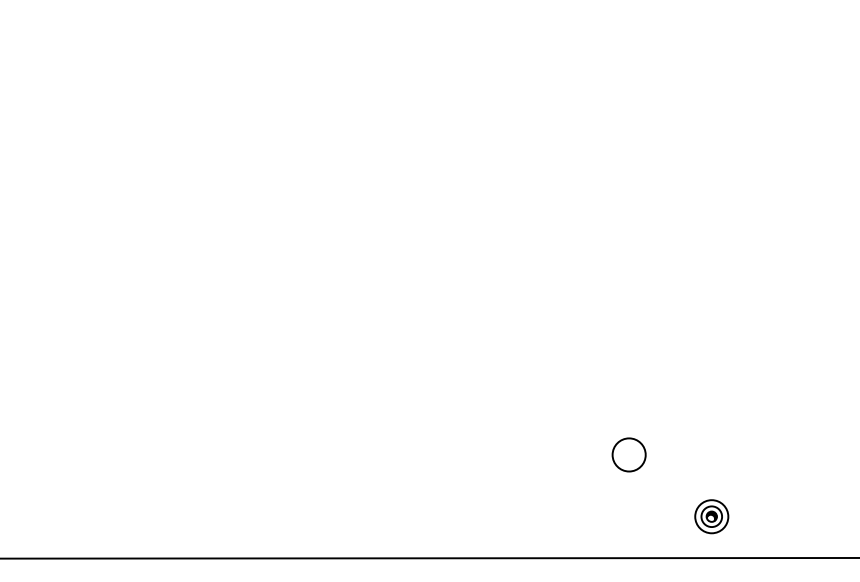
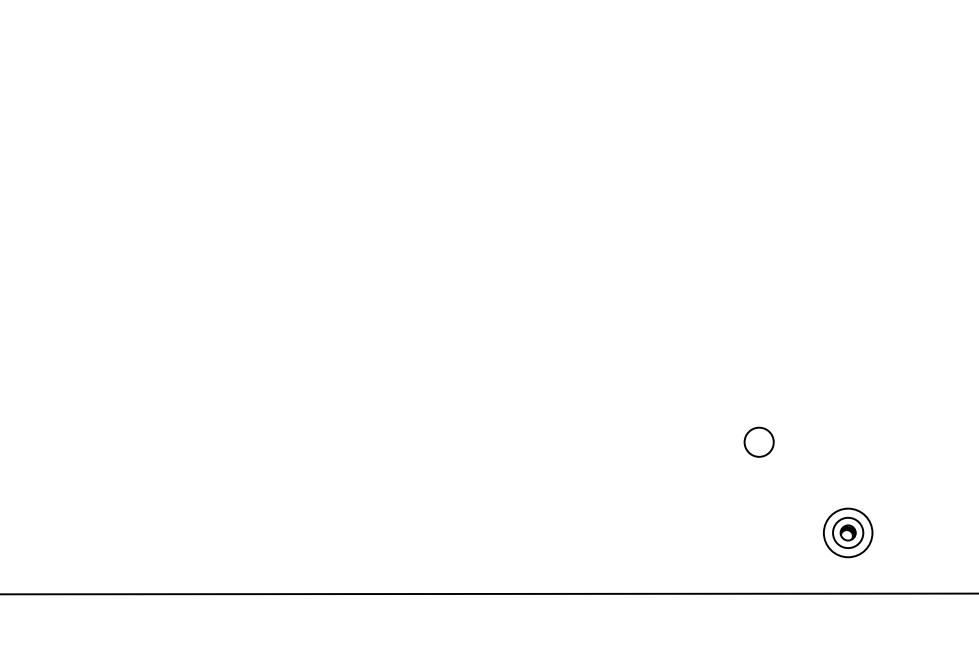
circle: (628, 454) -> (758, 441), size x0.6
part: (711, 516) -> (847, 532), moved

